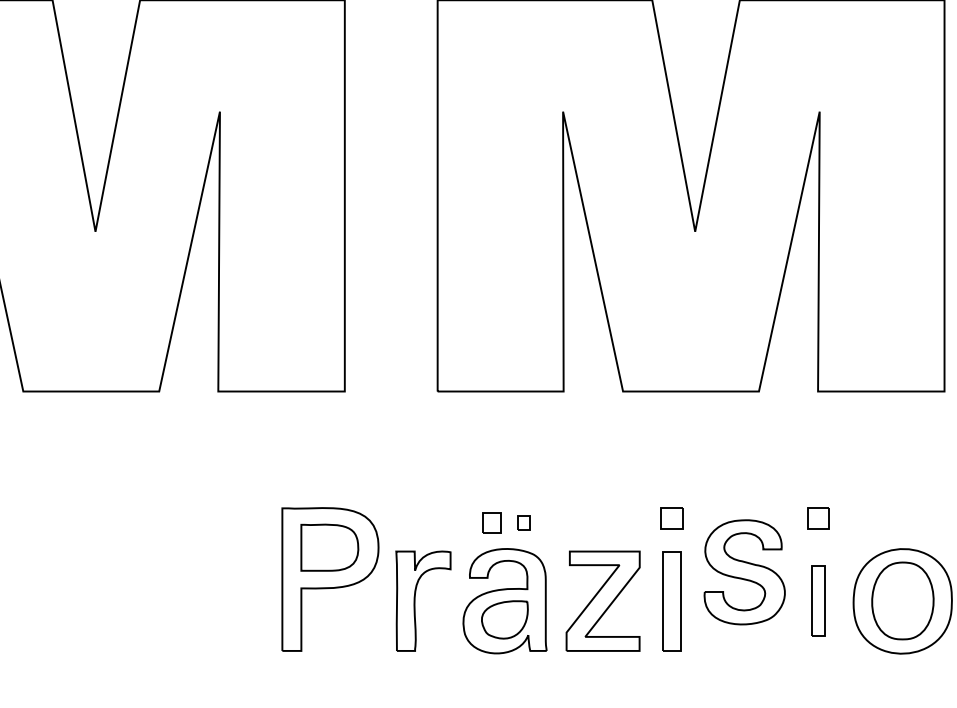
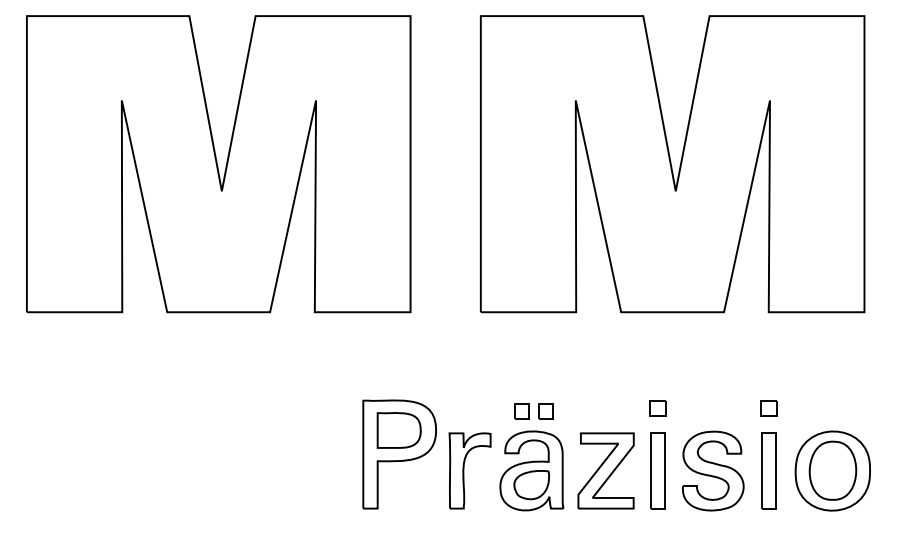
part: (523, 522) -> (545, 411), size x1.43
part: (745, 571) -> (713, 470), moved
part: (817, 600) -> (768, 470), size x1.43

